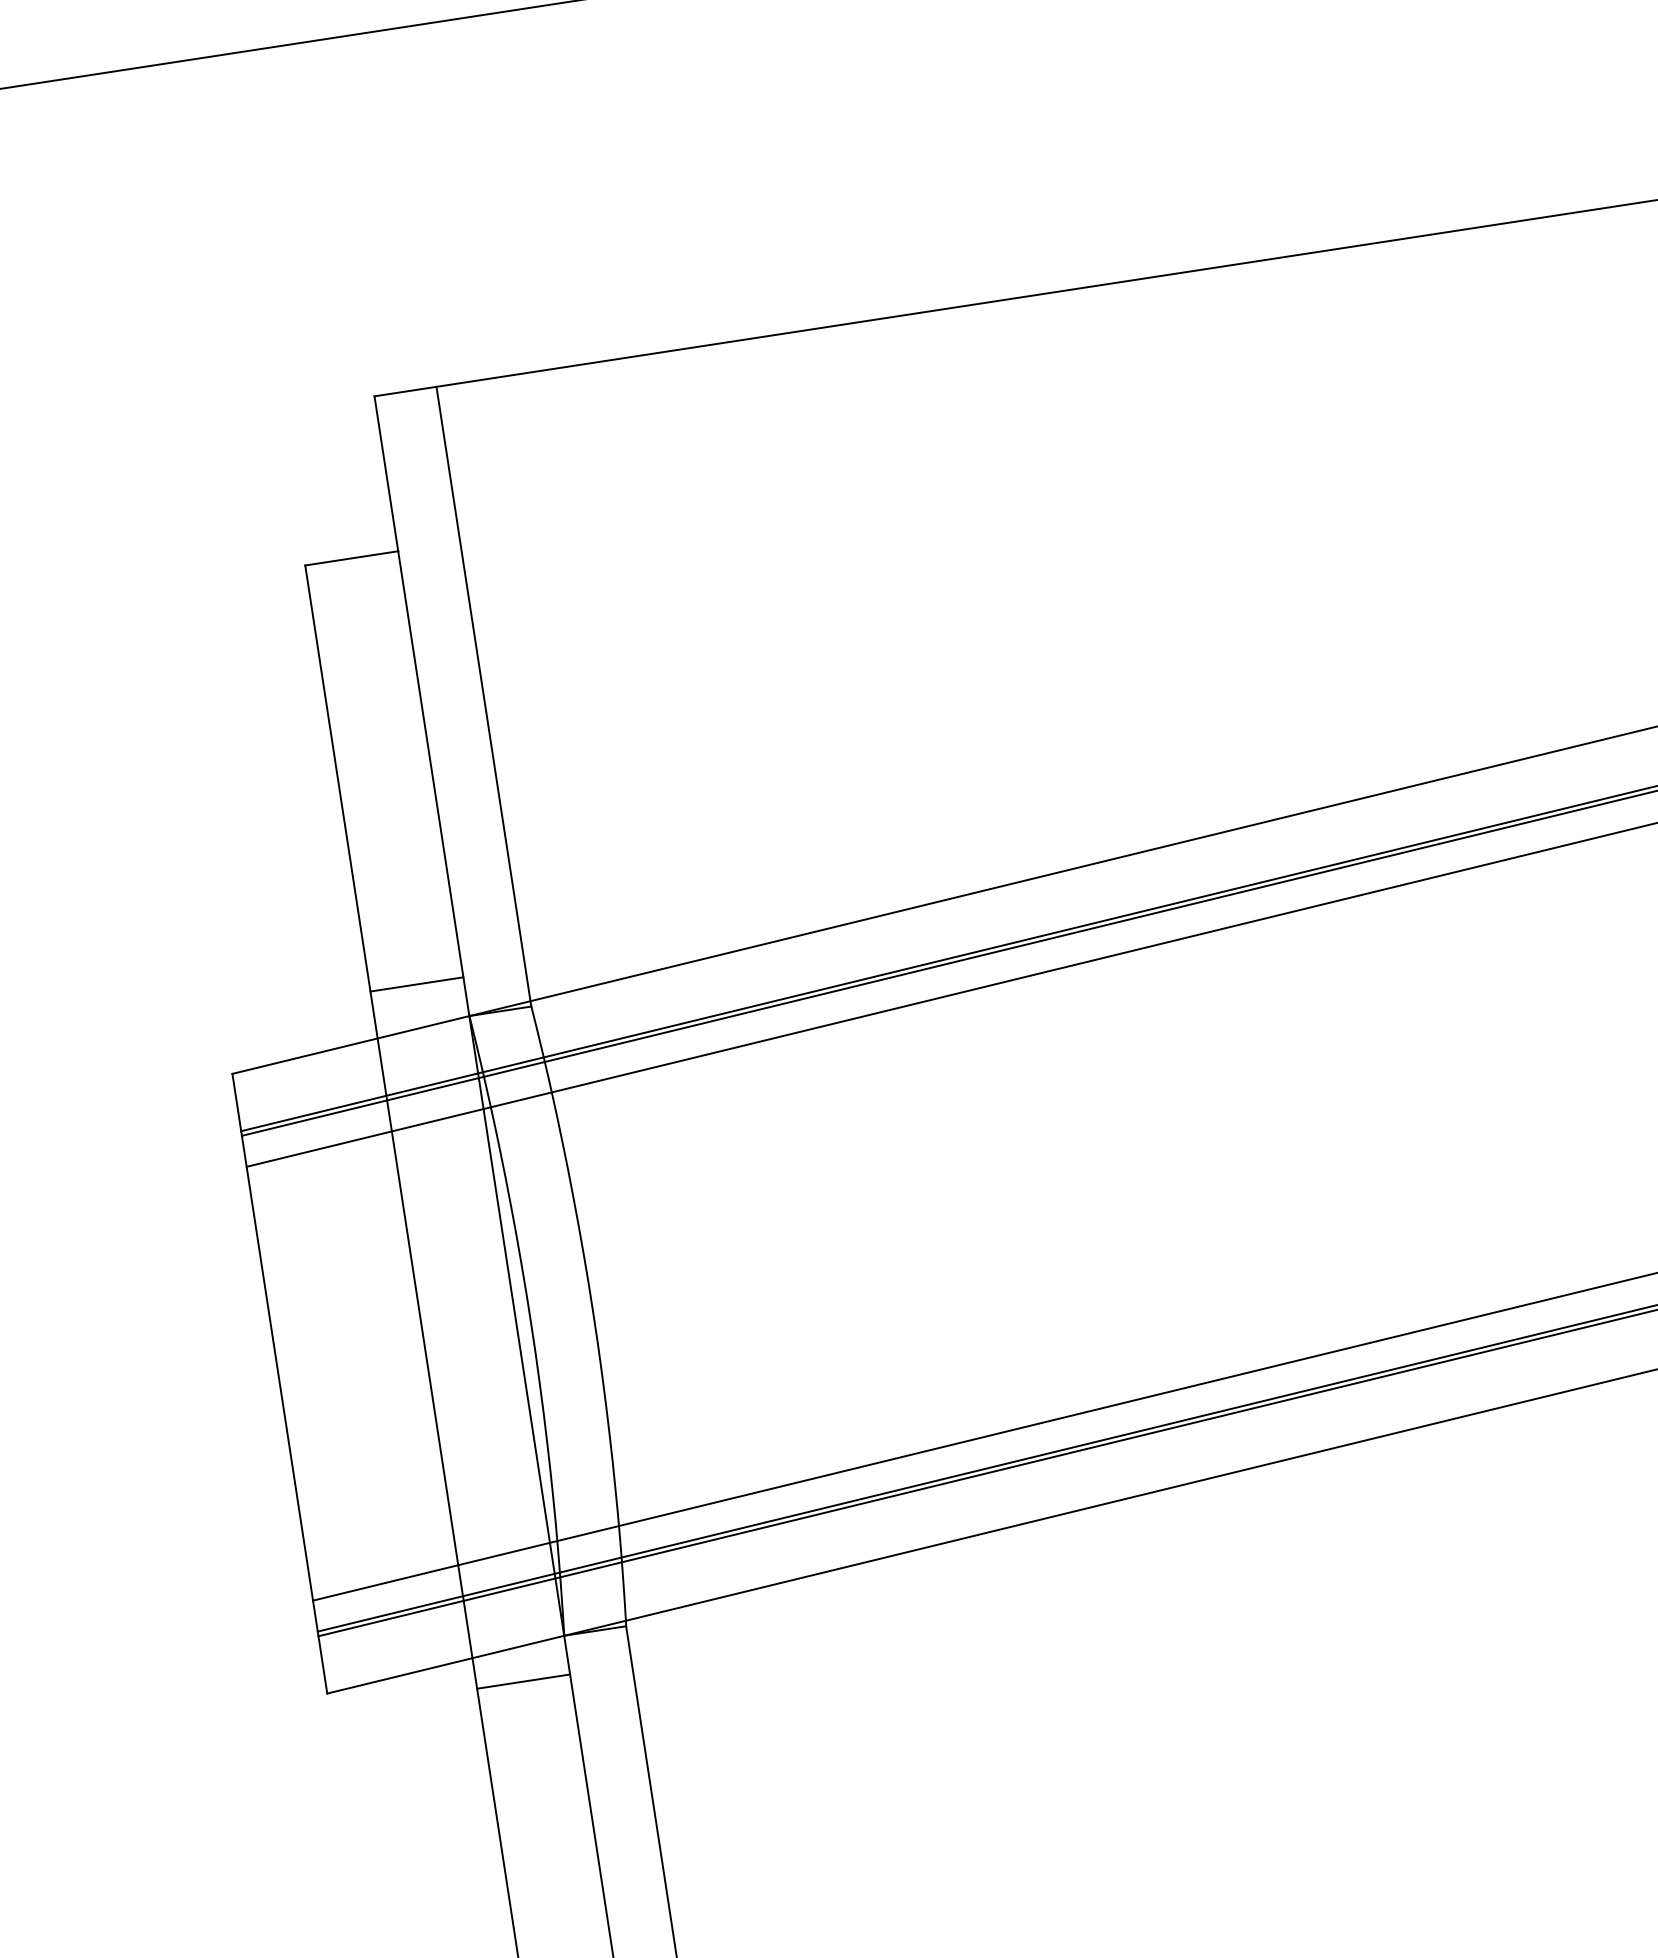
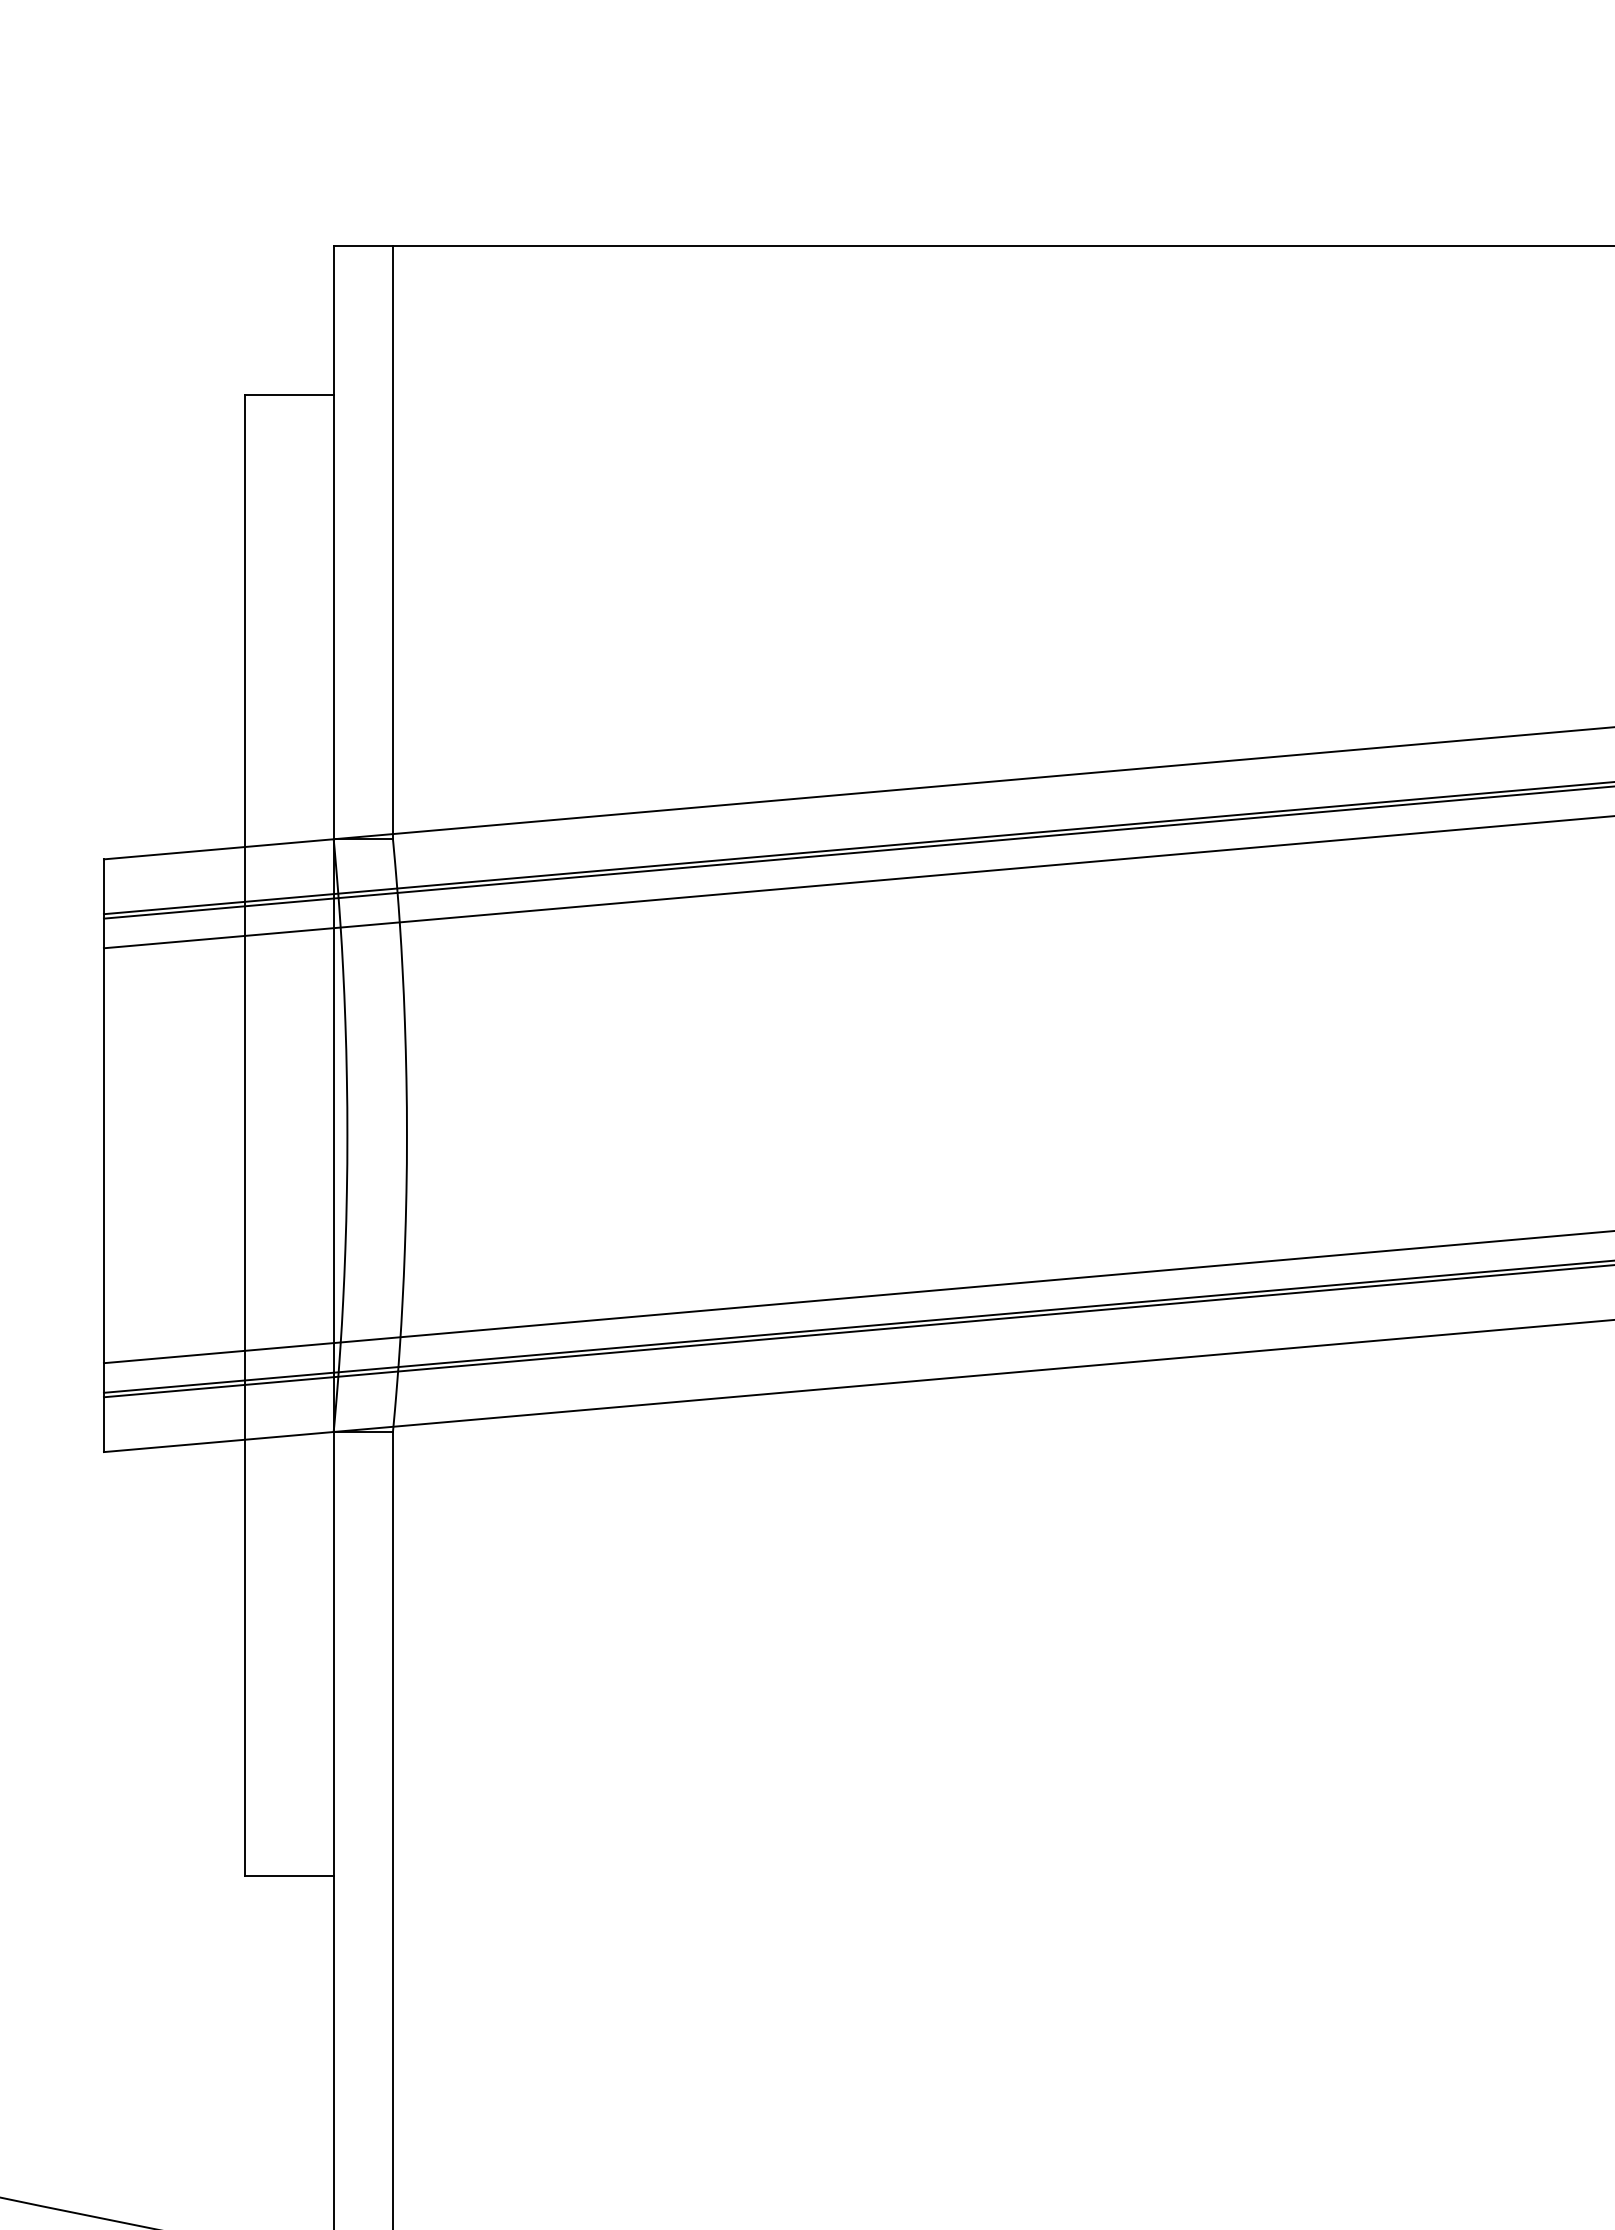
line: (416, 984) -> (288, 802), removed
line: (522, 1681) -> (288, 1468), removed

